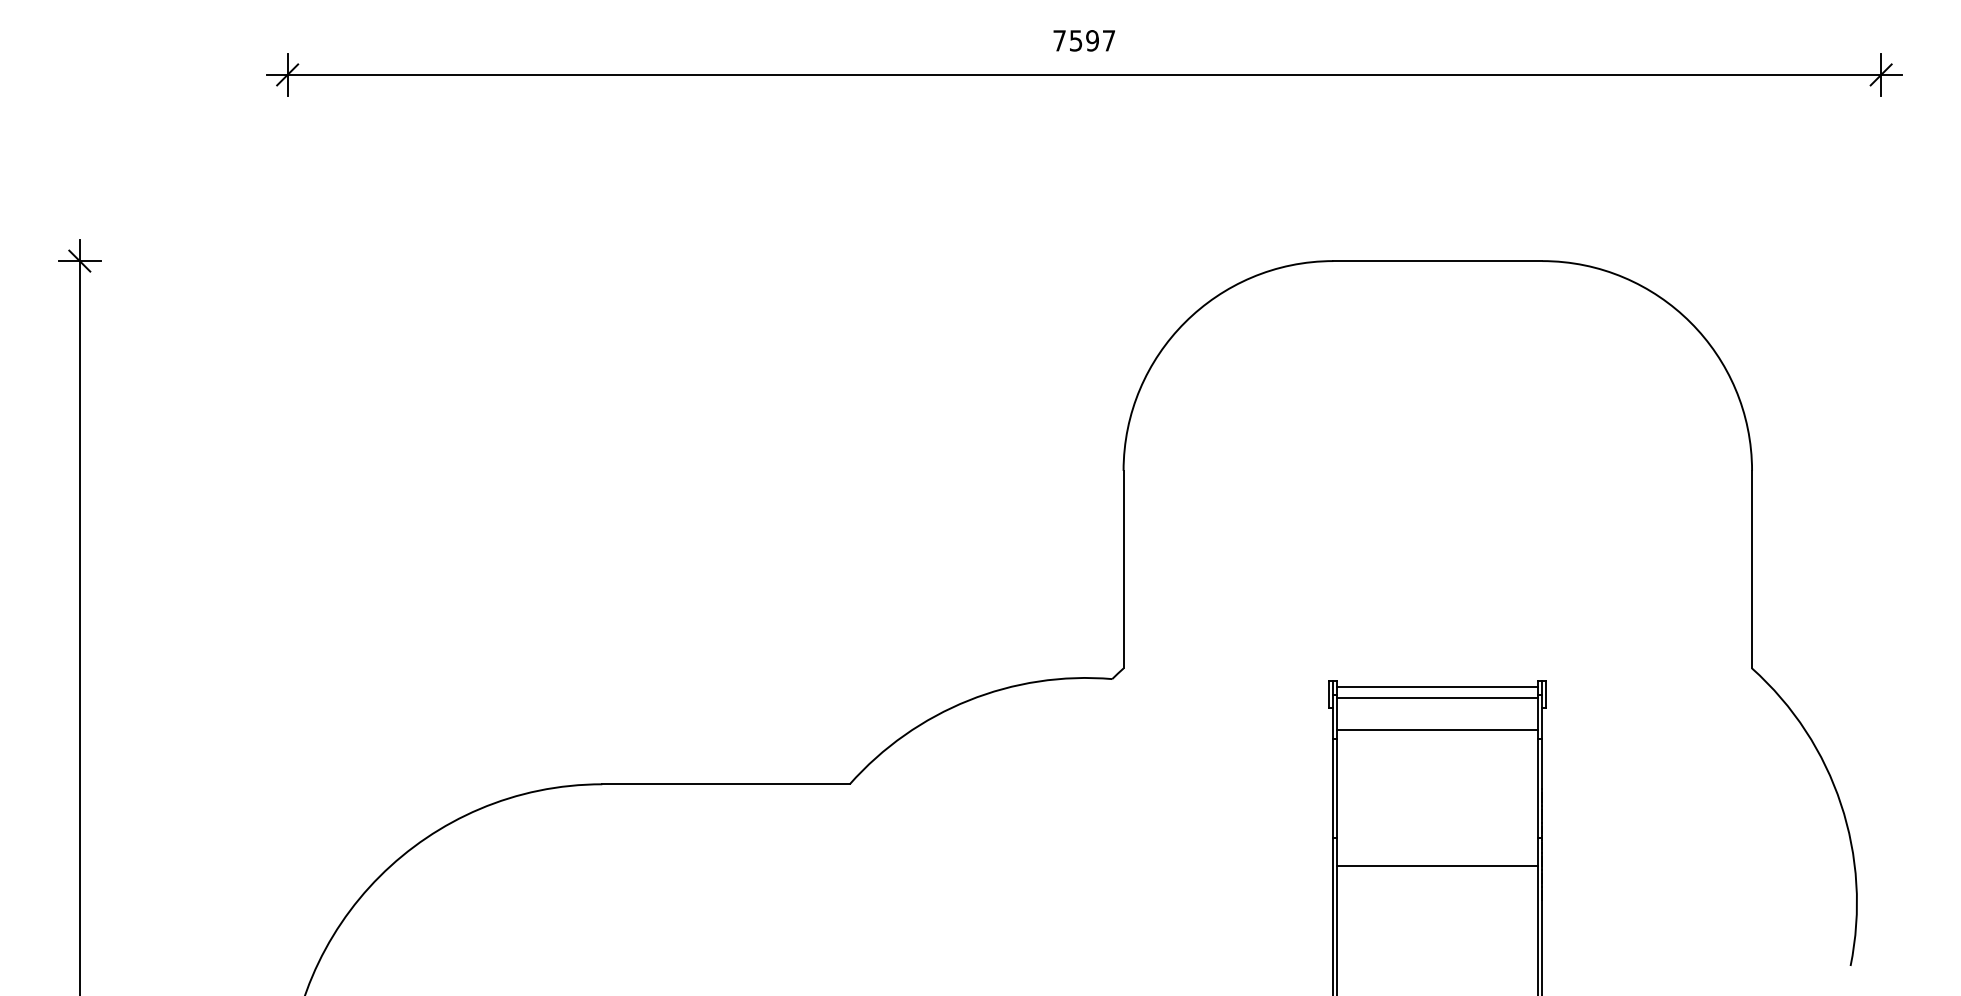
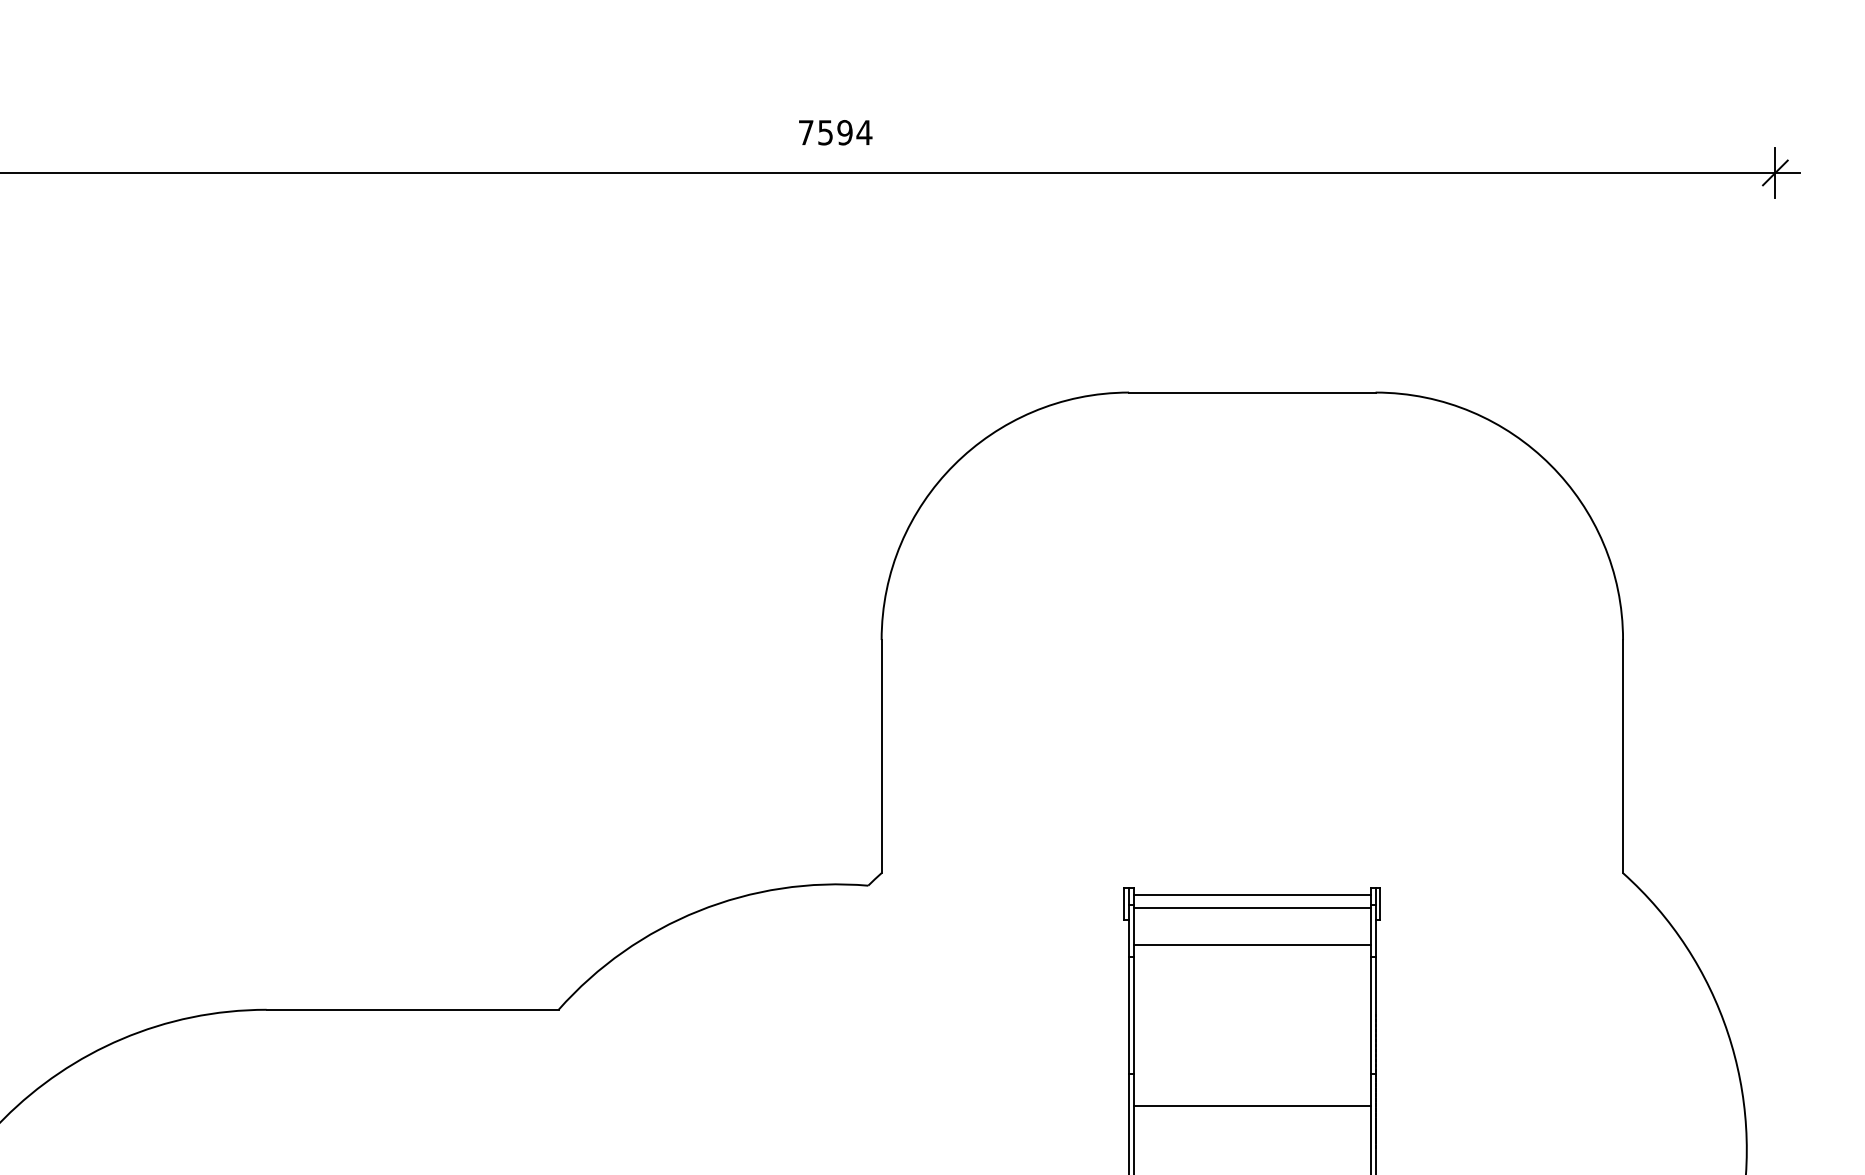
text: (1108, 40) -> (863, 132), 7597 -> 7594

